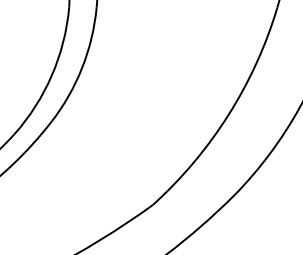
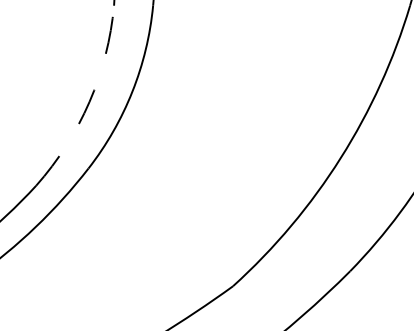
arc: (51, 75) -> (88, 102), solid -> dashed

